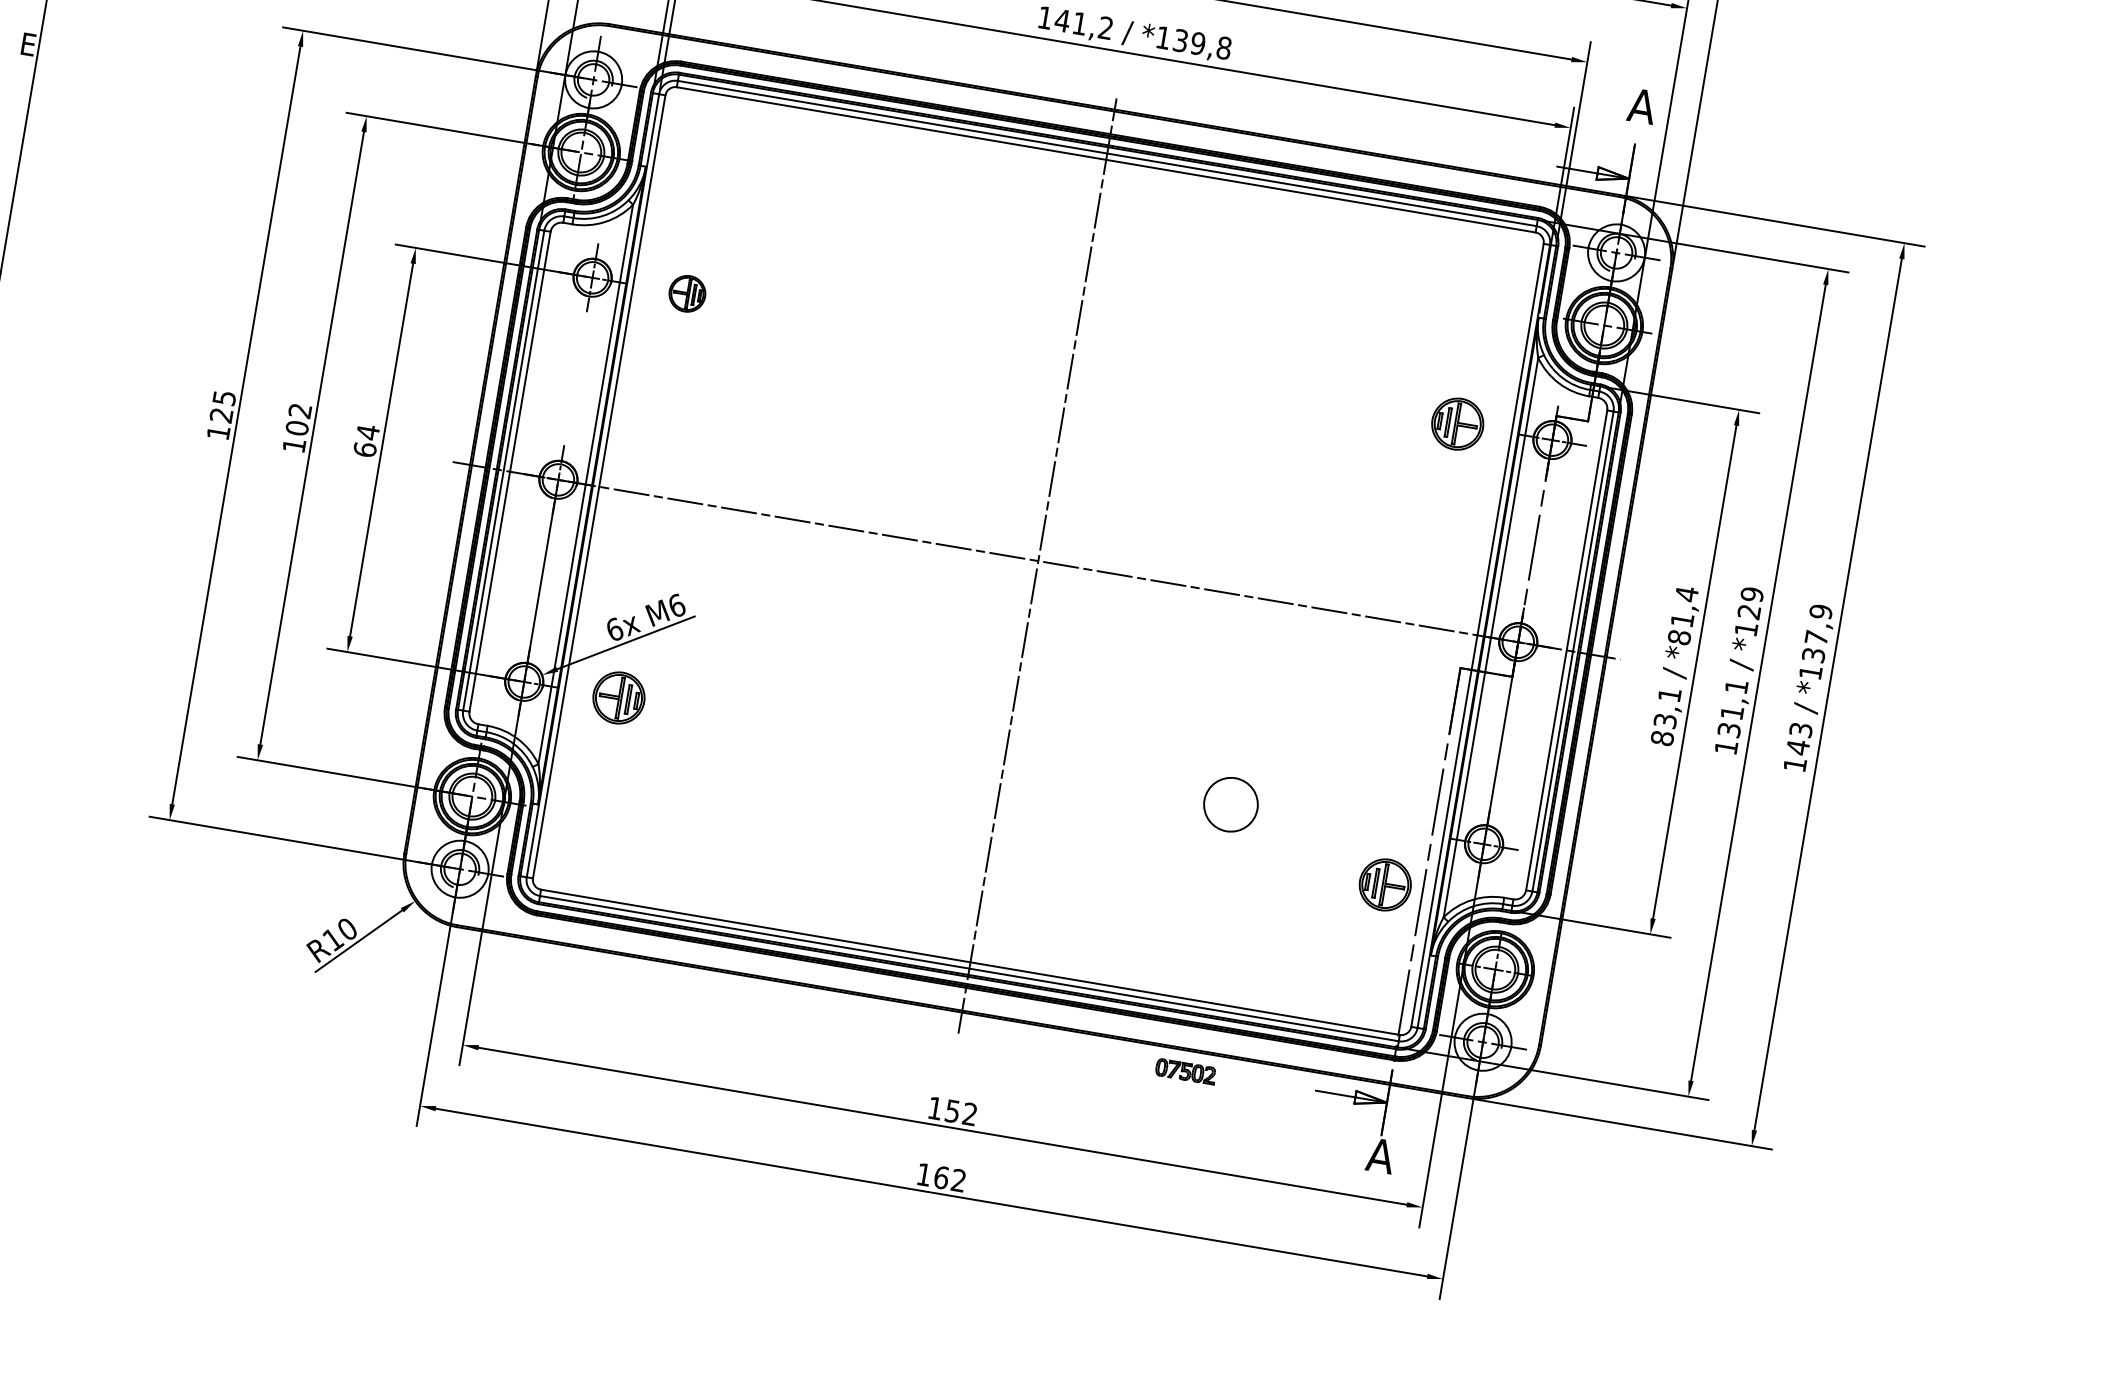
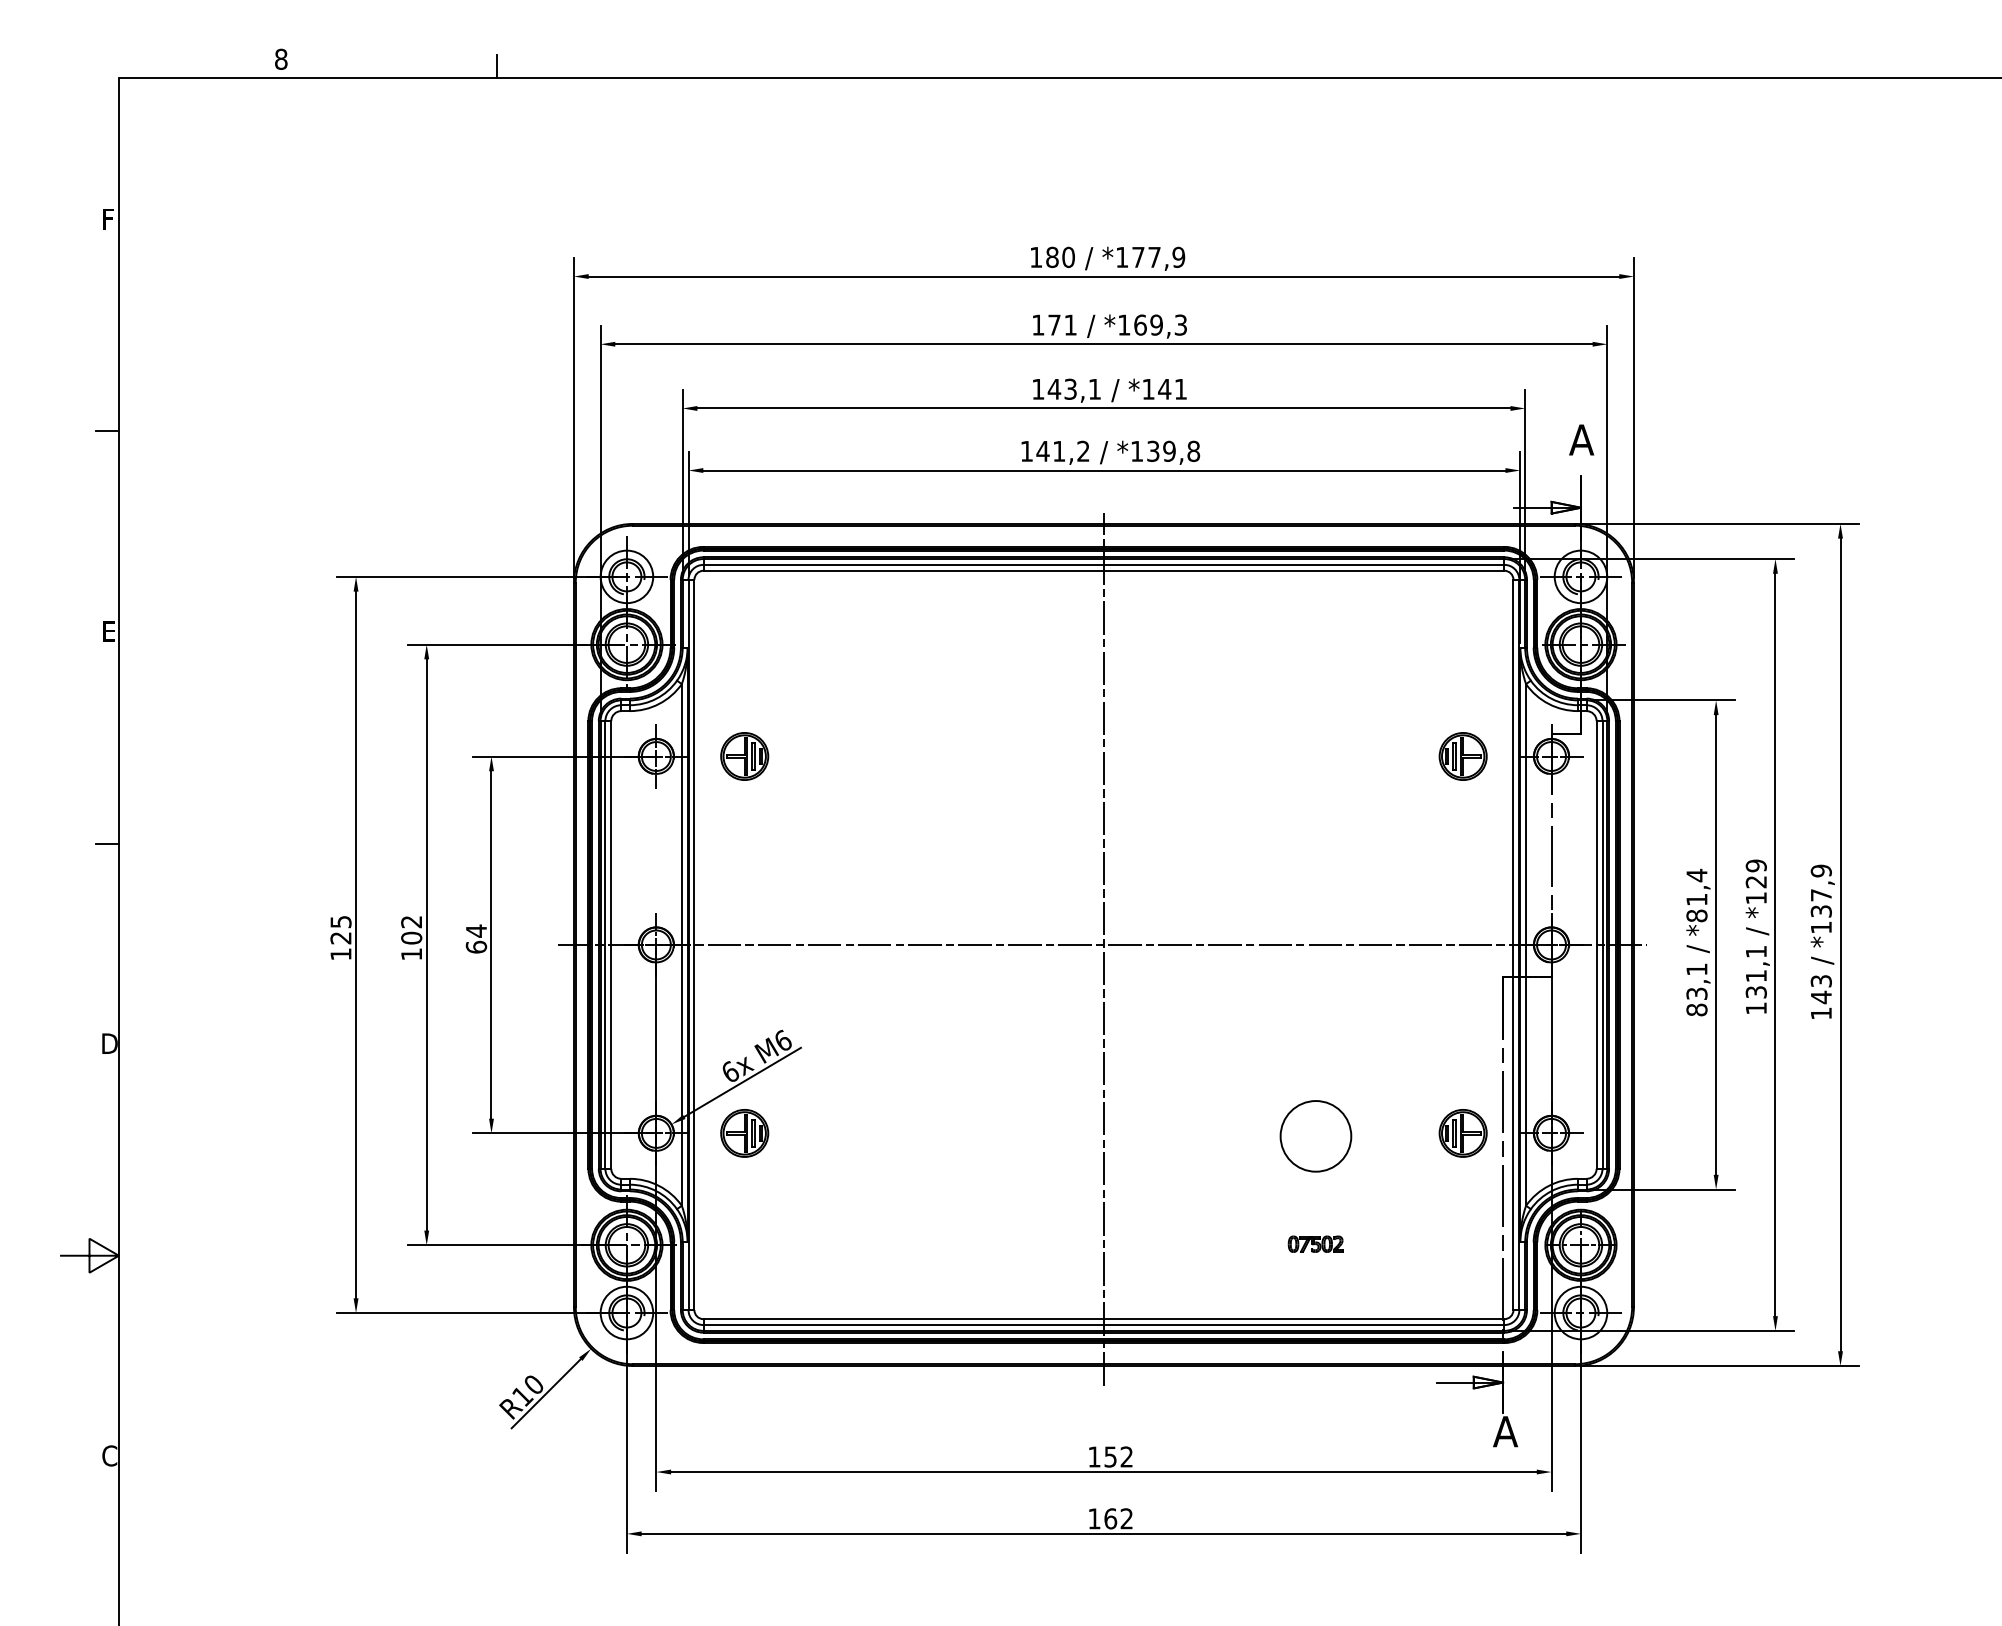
part: (687, 293) -> (744, 756), size x1.43
circle: (1230, 804) -> (1315, 1136), size x1.43
part: (1384, 884) -> (1462, 1133), moved
part: (1185, 1070) -> (1315, 1243), moved

